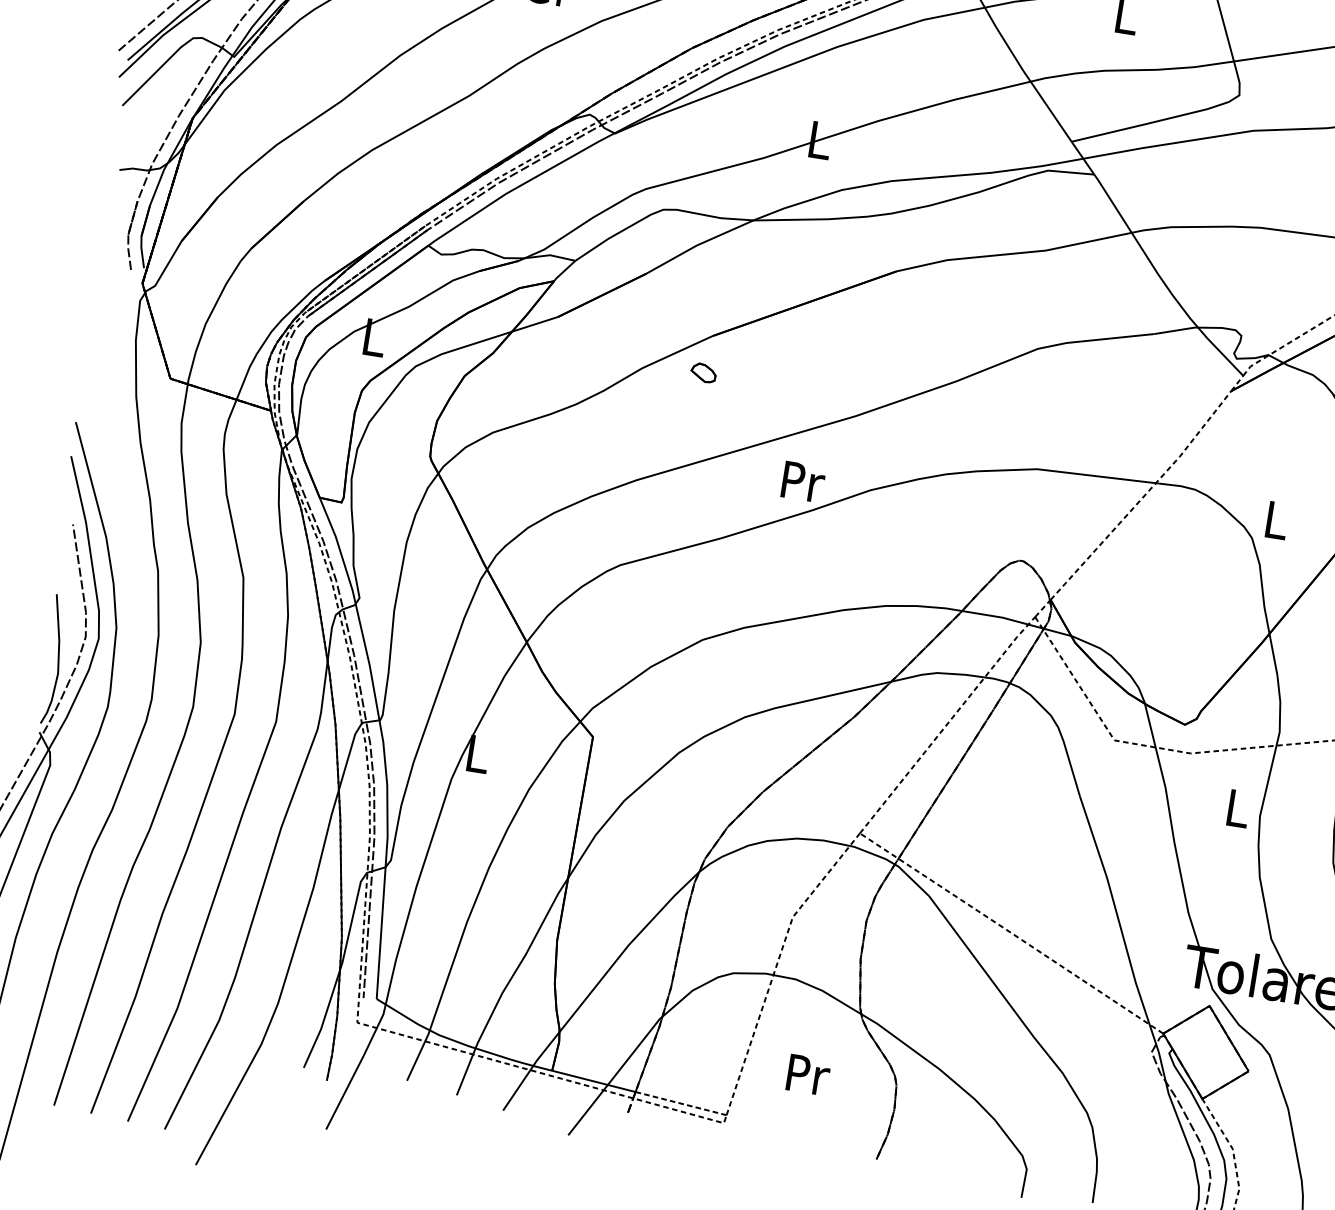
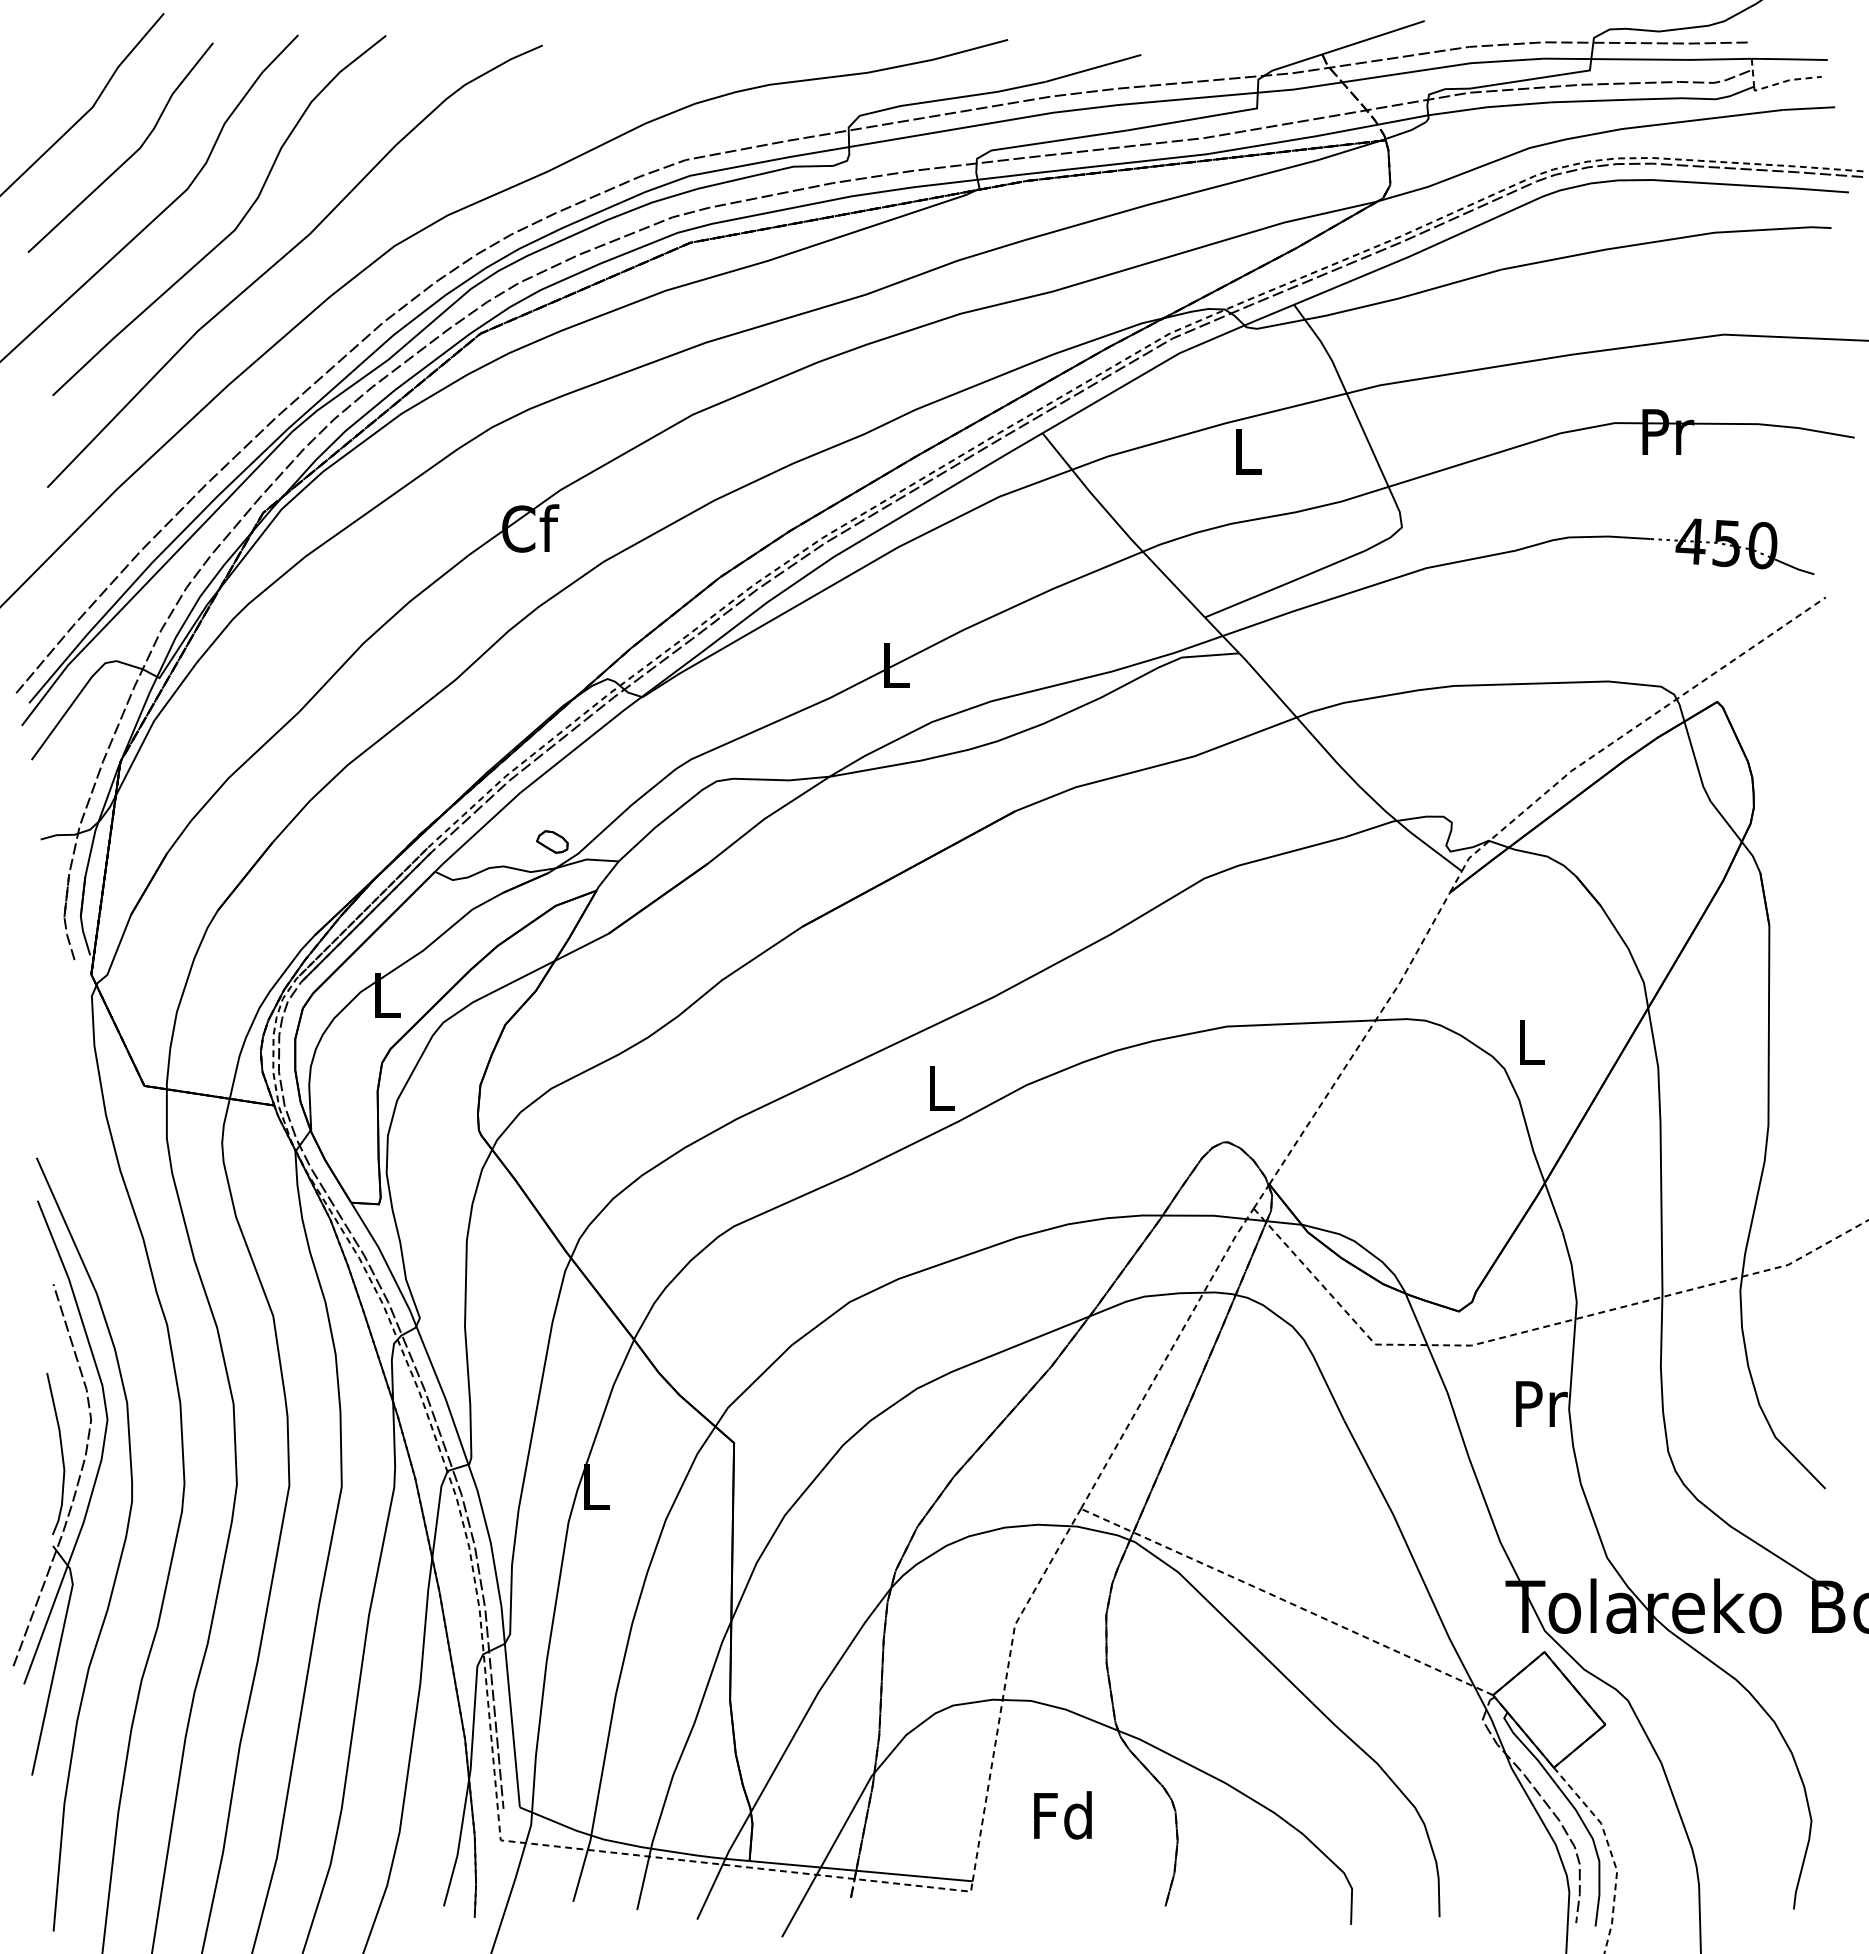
part: (703, 372) -> (552, 841), moved
text: (803, 482) -> (942, 1088), Pr -> L
text: (1238, 808) -> (1541, 1403), L -> Pr
text: (806, 1074) -> (1062, 1815), Pr -> Fd
line: (681, 1103) -> (914, 1876), dashed -> solid

